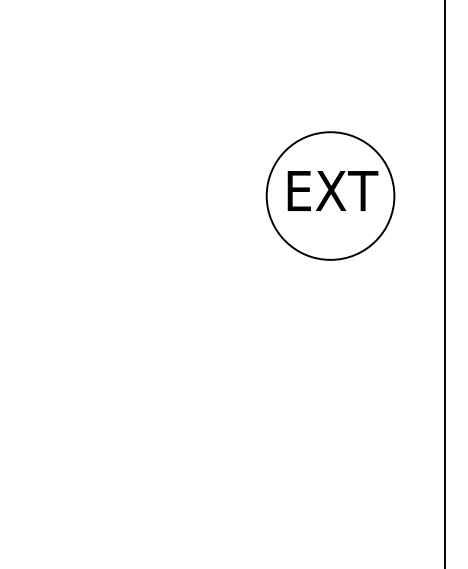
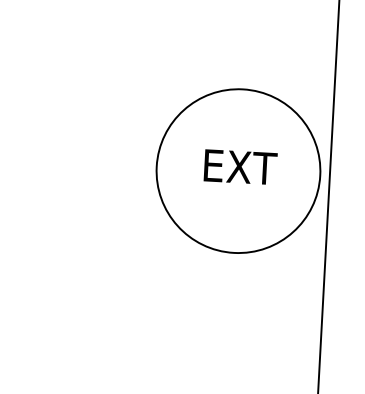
circle: (330, 195) -> (238, 170), size x1.6

